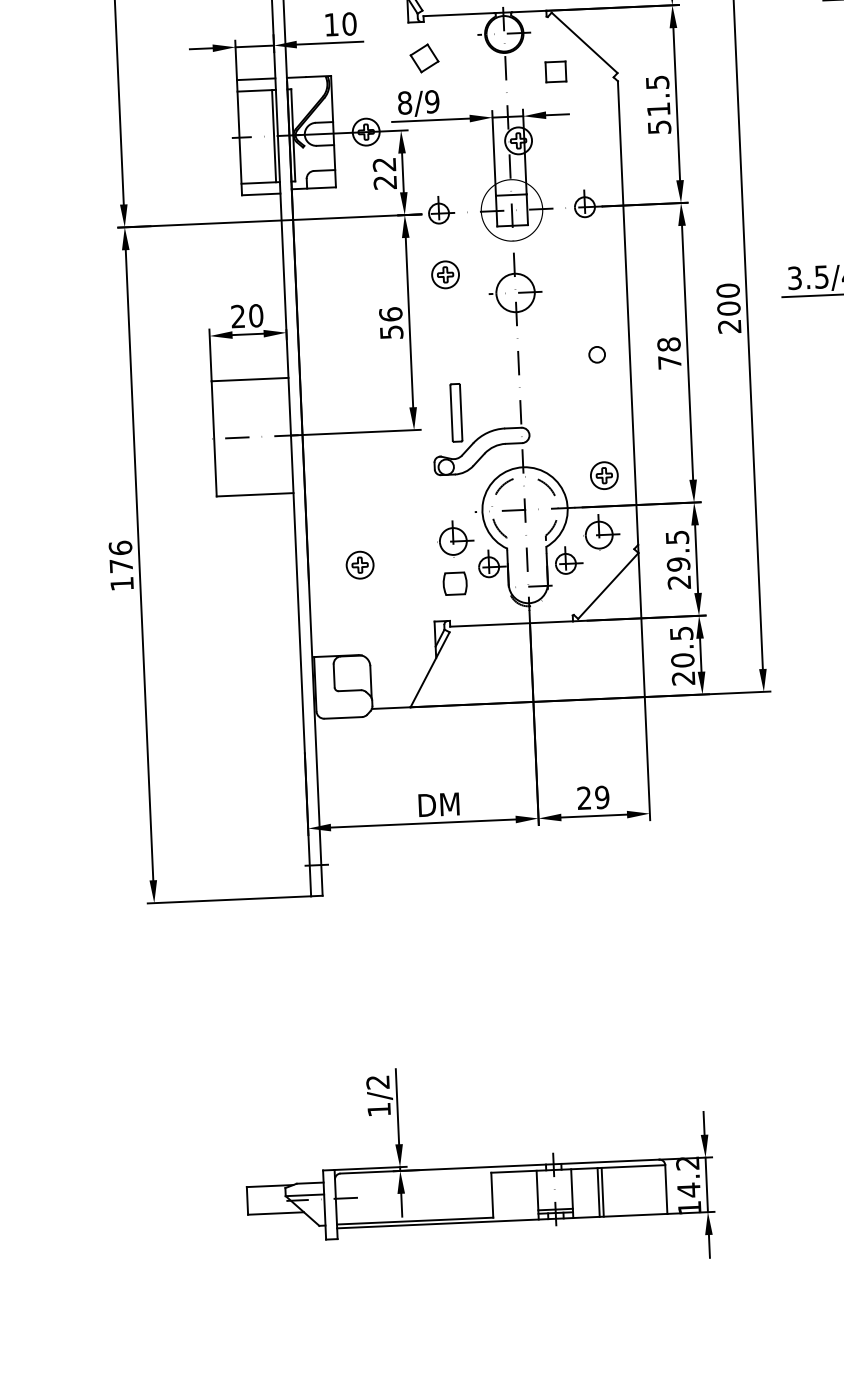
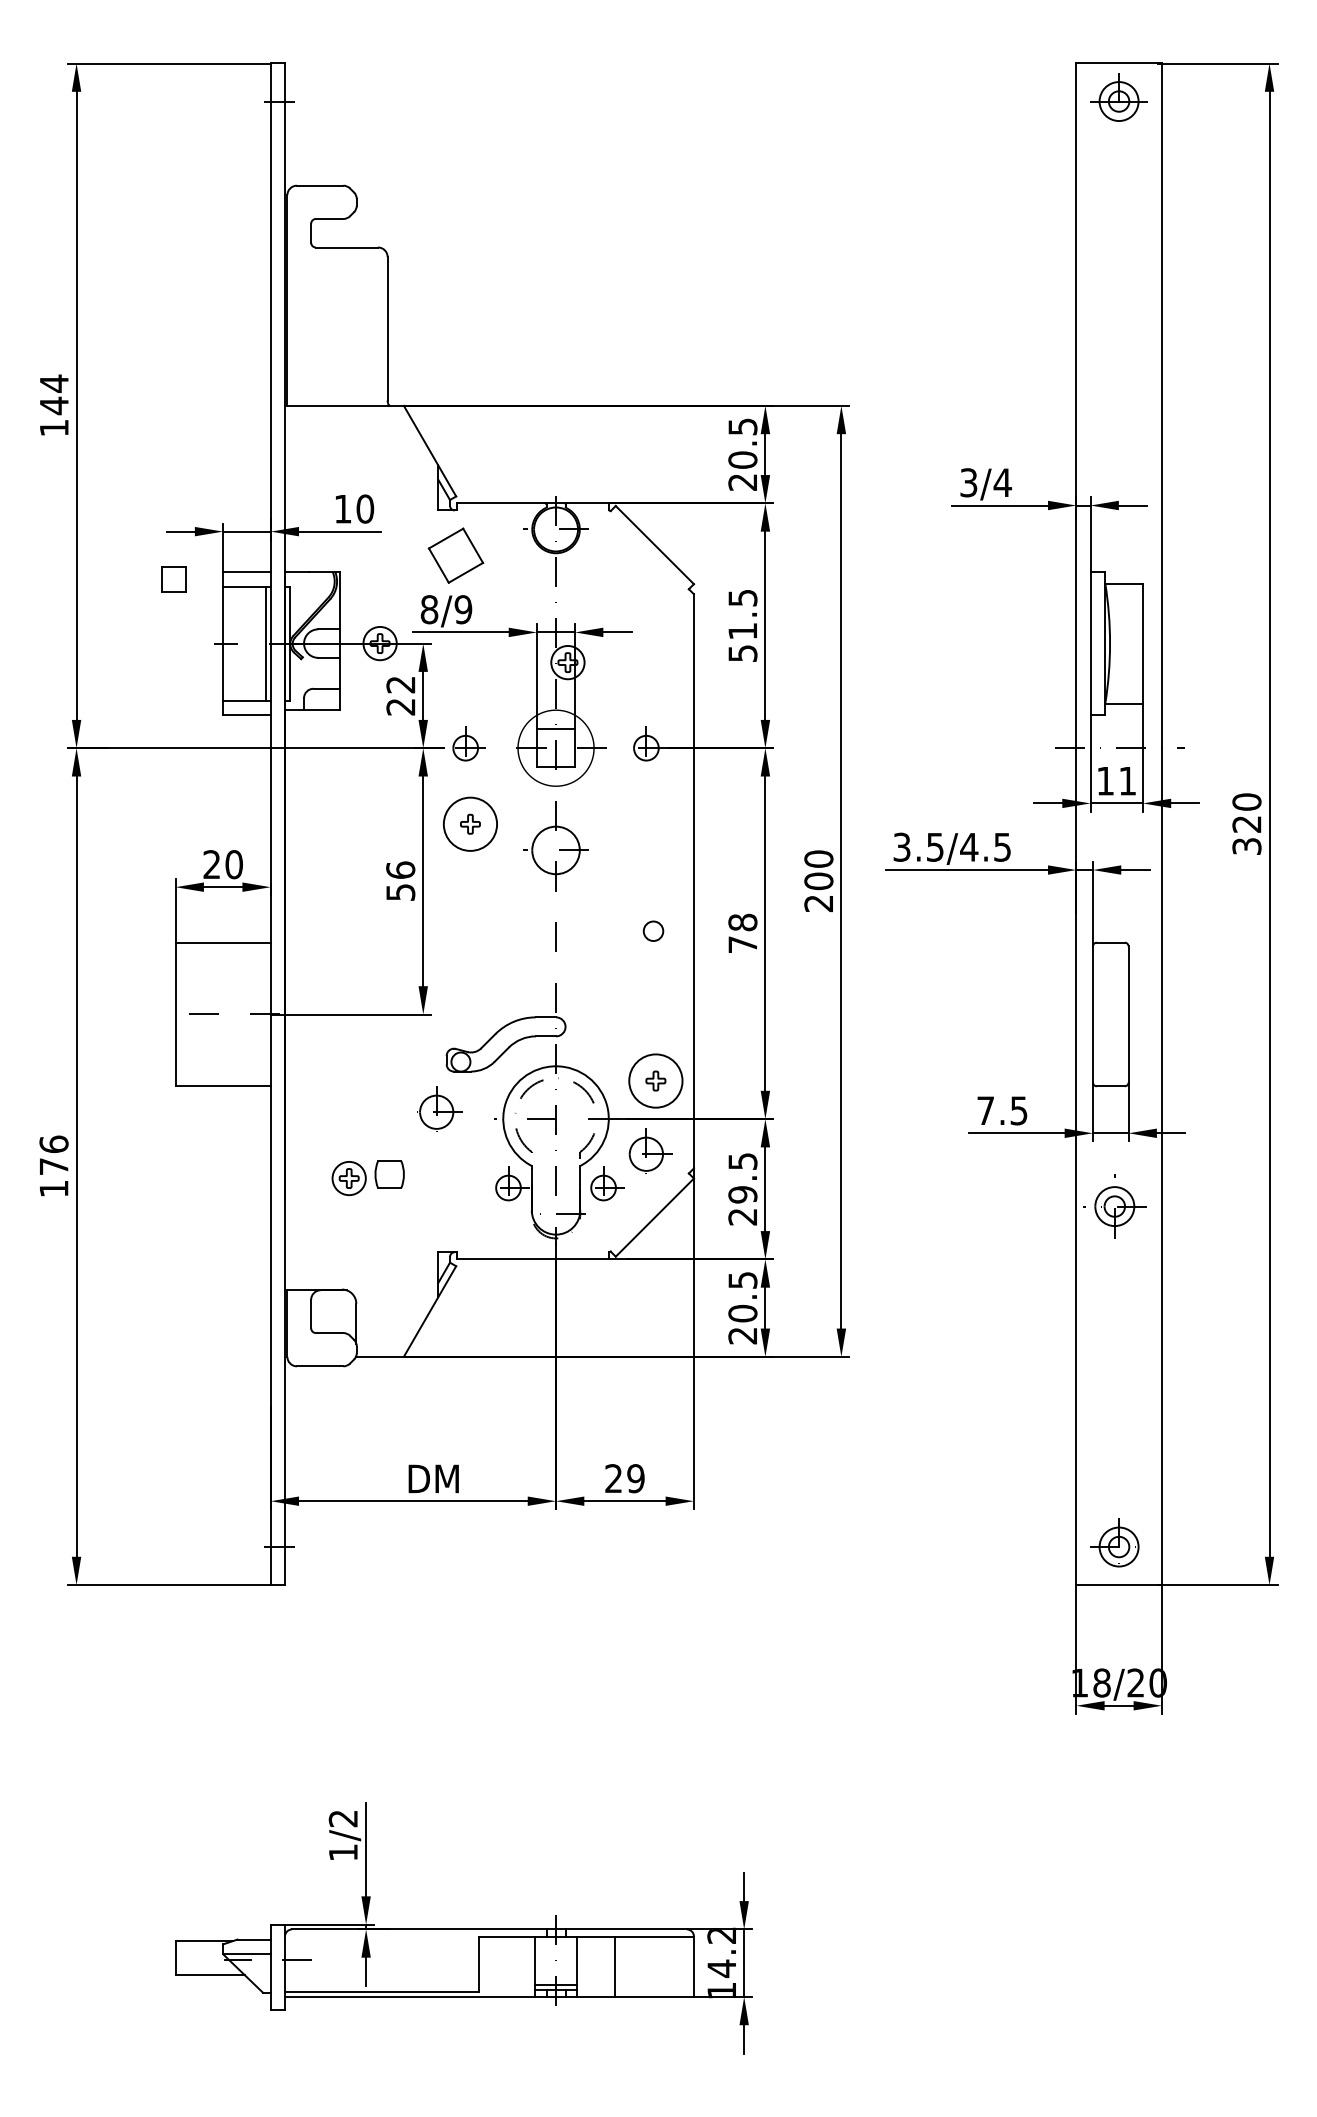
part: (424, 58) -> (456, 555), size x1.6
part: (555, 72) -> (173, 579), moved
circle: (445, 274) -> (470, 823), size x1.6
part: (456, 412) -> (476, 995), removed
circle: (604, 475) -> (655, 1080), size x1.6
part: (455, 538) -> (439, 1108), moved
part: (455, 583) -> (389, 1174), moved
line: (598, 1192) -> (610, 1966), removed

